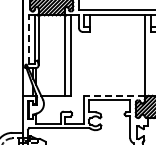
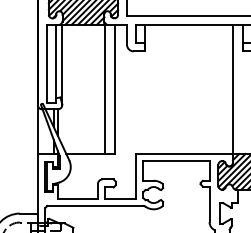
line: (29, 39) -> (47, 63), dashed -> solid
line: (114, 95) -> (184, 153), dashed -> solid

